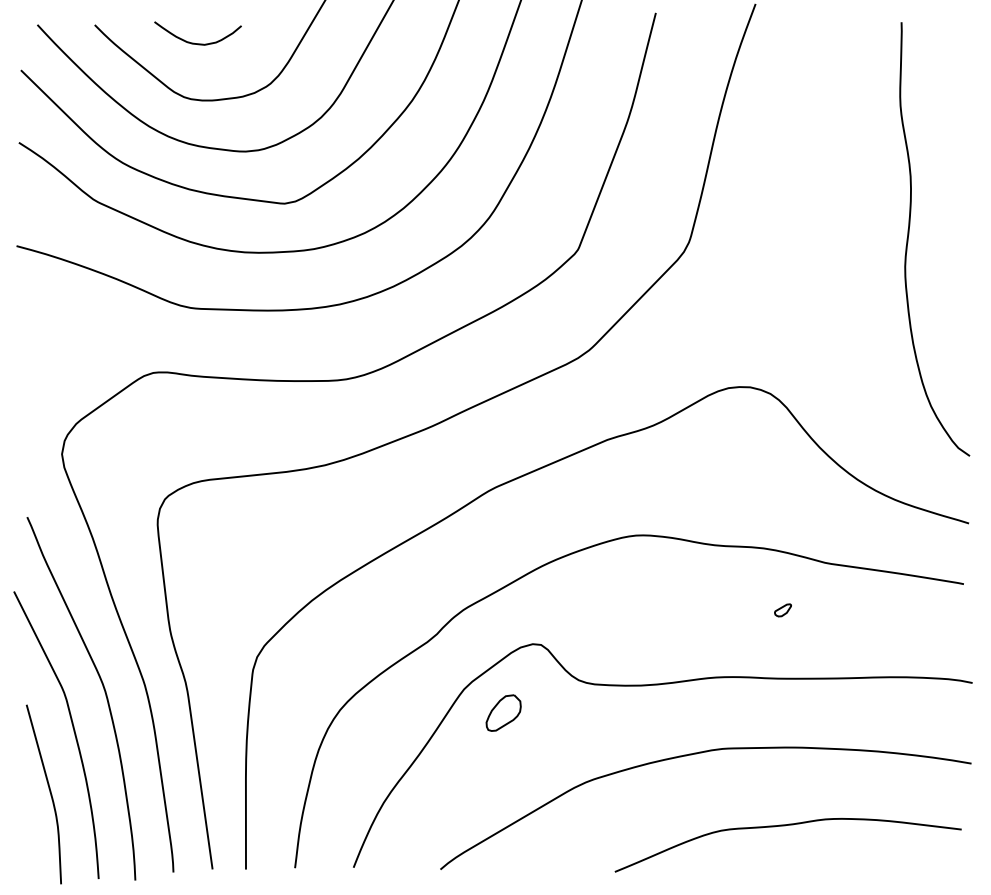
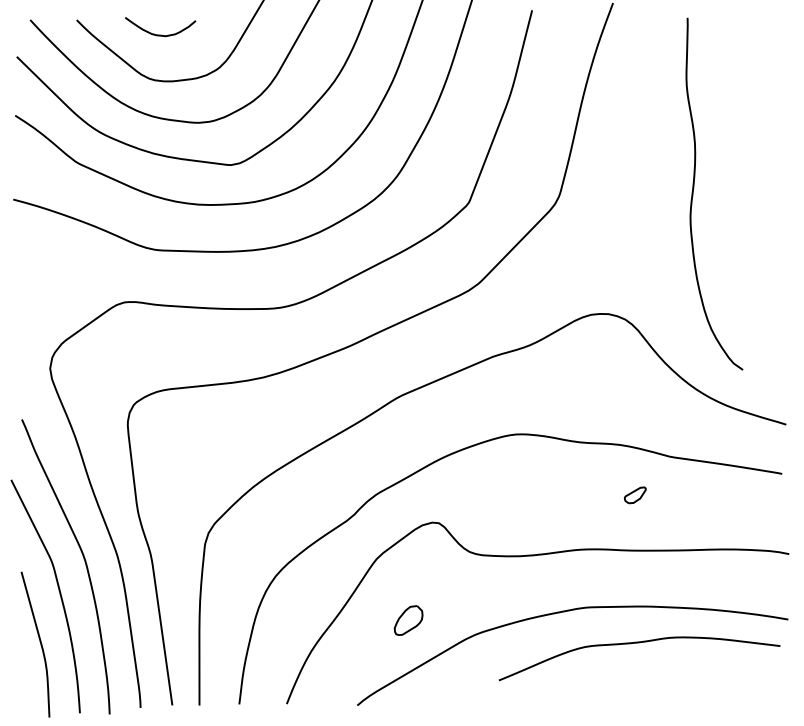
curve: (910, 232) -> (694, 188), moved
part: (783, 609) -> (635, 494), size x1.6
part: (503, 713) -> (408, 620), moved
curve: (788, 826) -> (639, 643), moved

